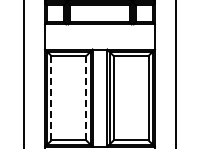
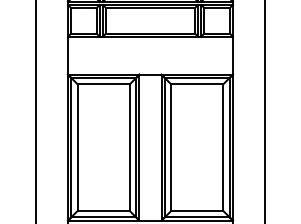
line: (51, 97) -> (77, 146), dashed -> solid
line: (86, 98) -> (130, 148), dashed -> solid

